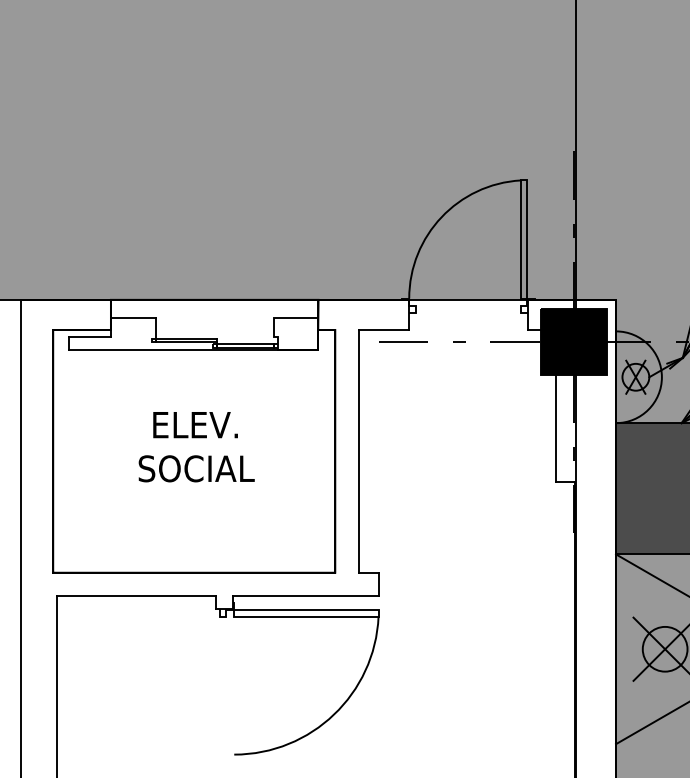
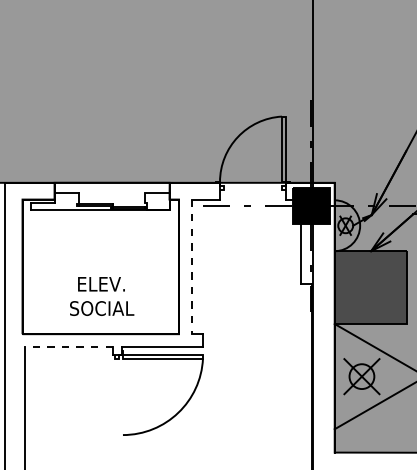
text: (197, 447) -> (102, 296), moved
line: (359, 452) -> (192, 267), solid -> dashed
line: (136, 596) -> (68, 347), solid -> dashed

